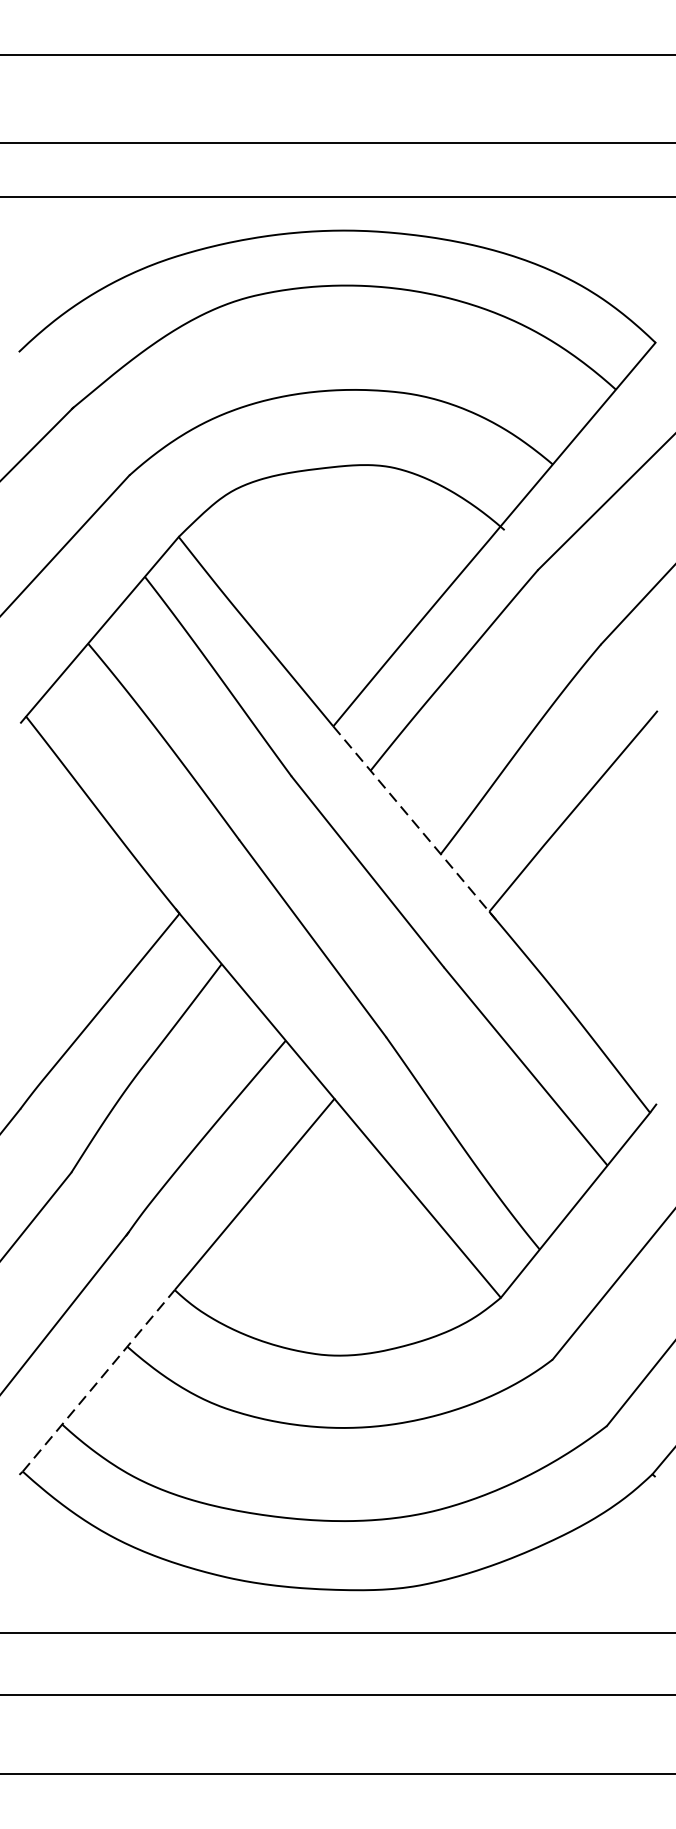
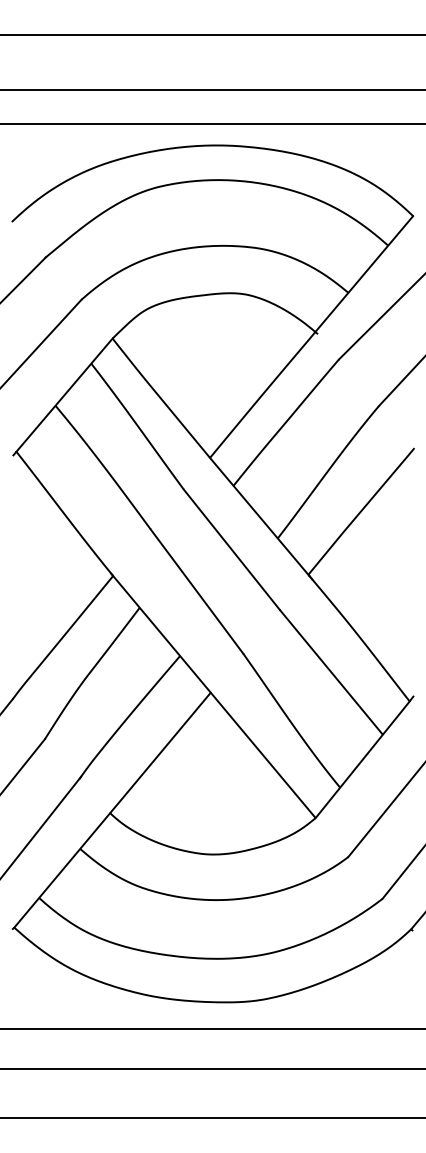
line: (413, 820) -> (260, 517), dashed -> solid
line: (99, 1380) -> (62, 870), dashed -> solid

